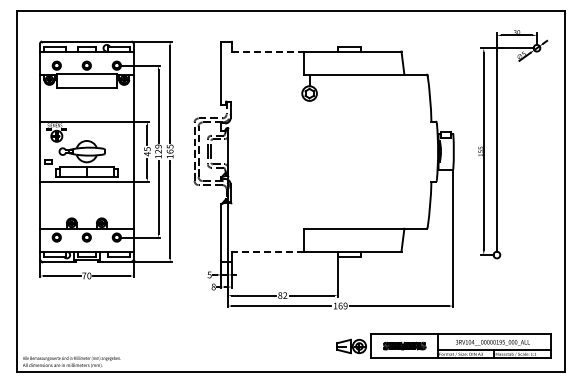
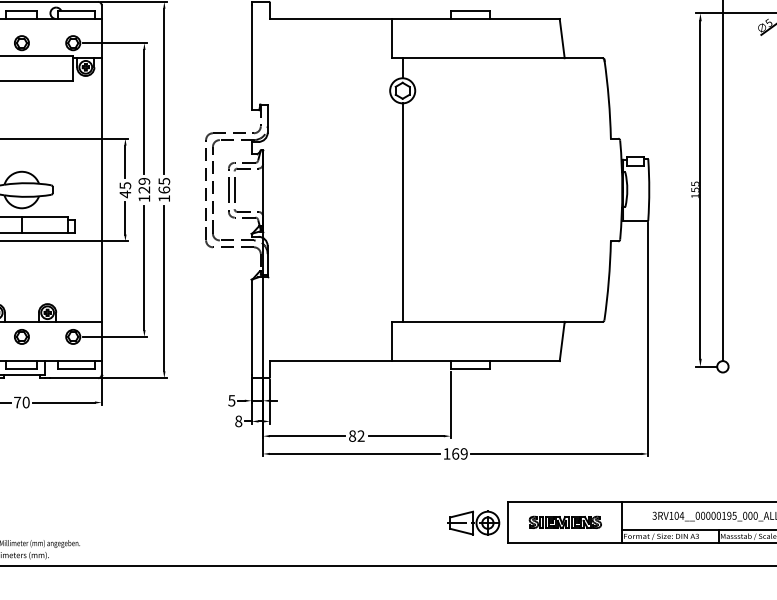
line: (267, 51) -> (330, 18), dashed -> solid
line: (309, 164) -> (402, 212), added
line: (267, 251) -> (330, 360), dashed -> solid

